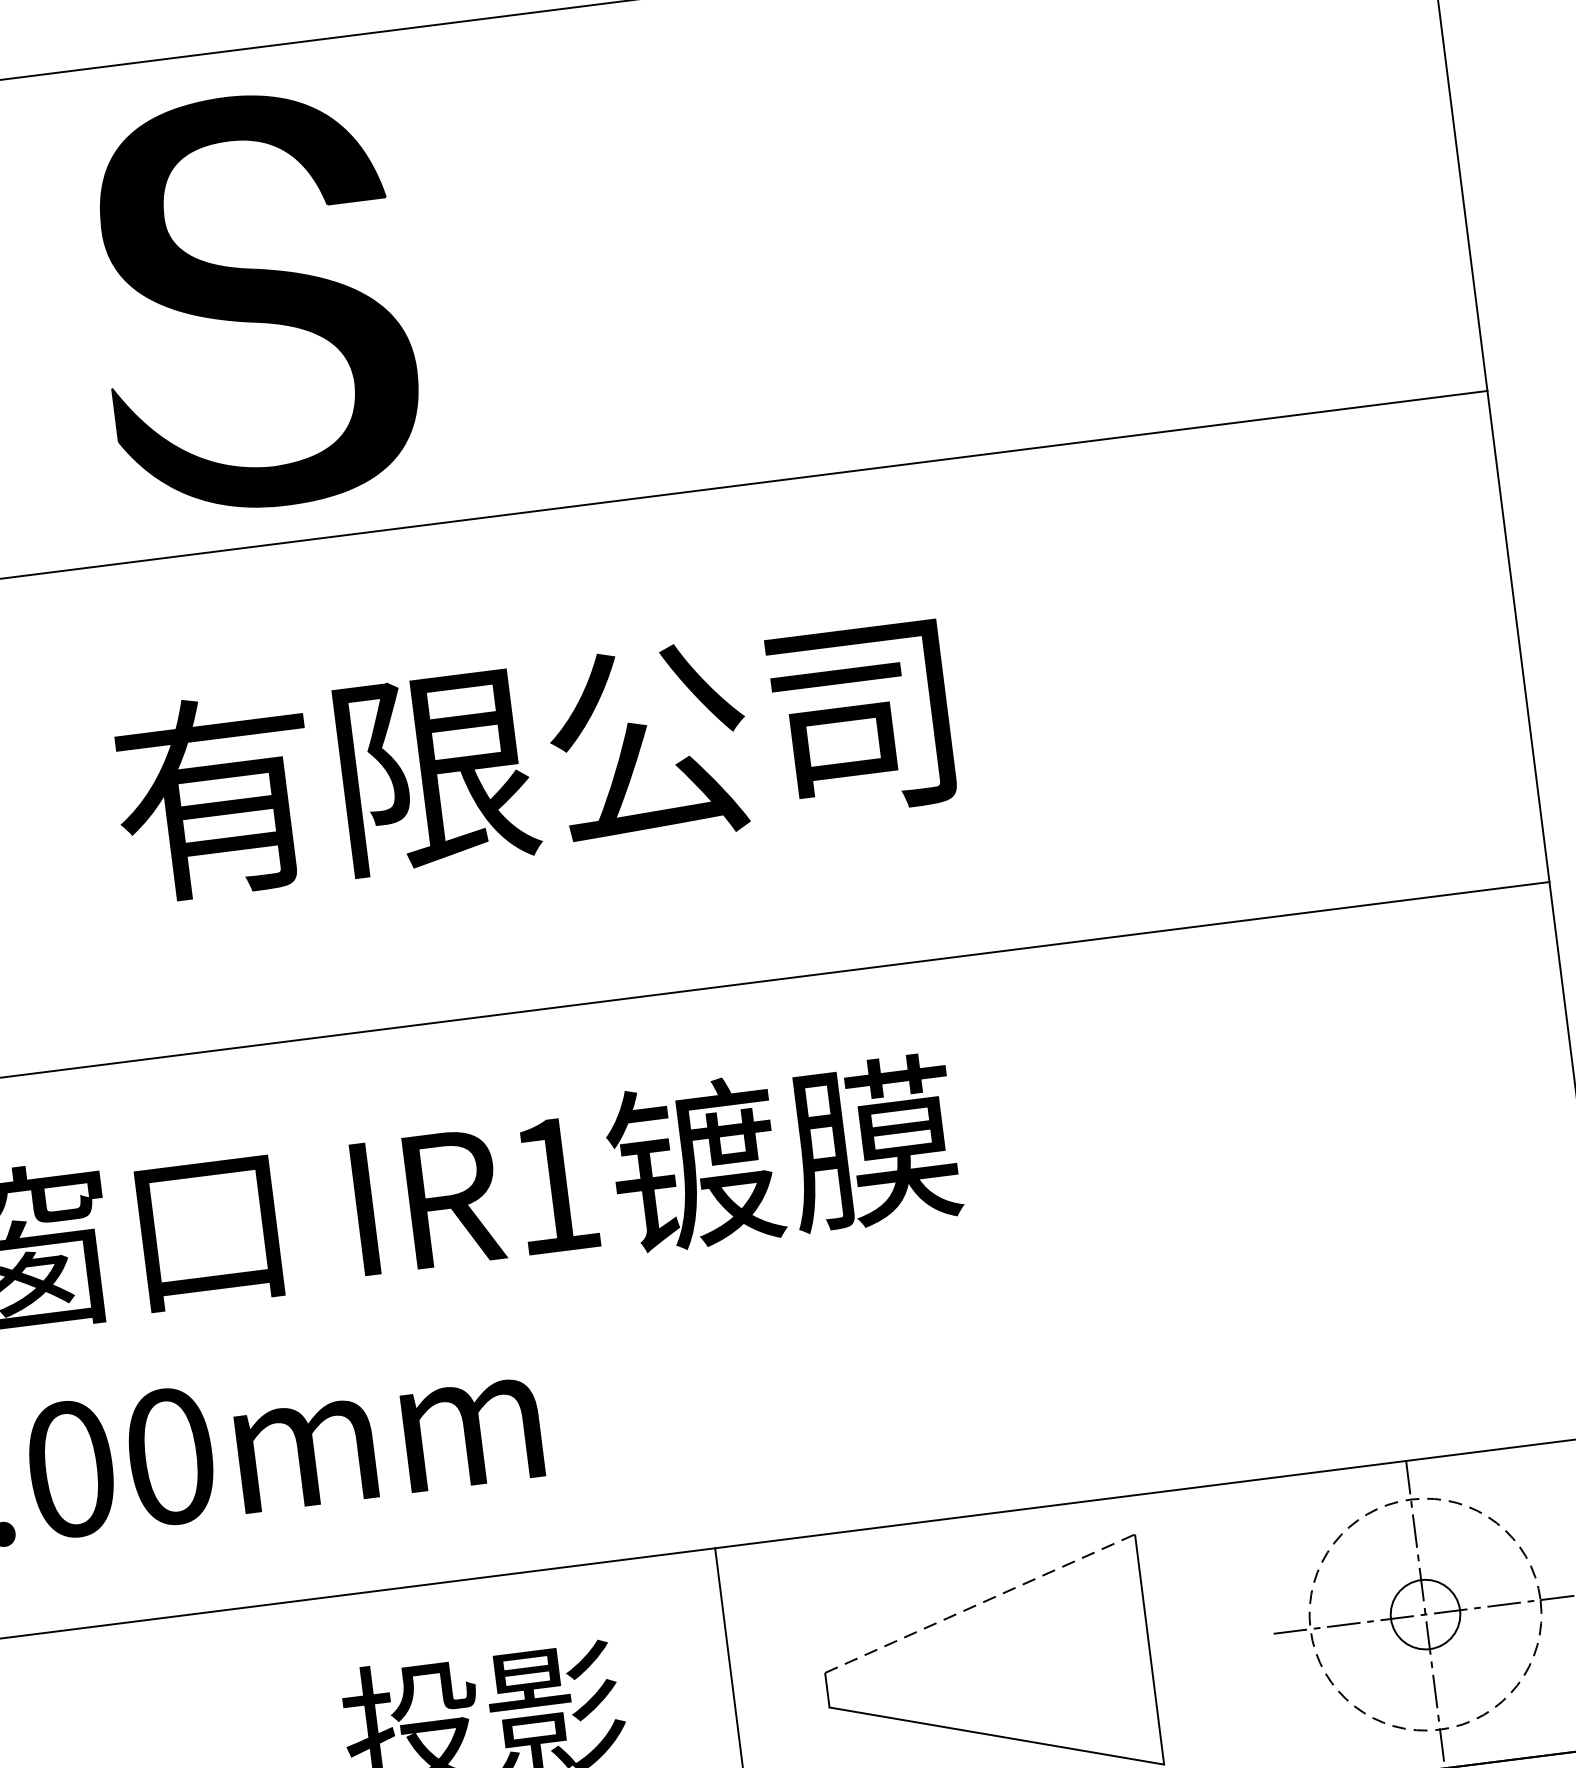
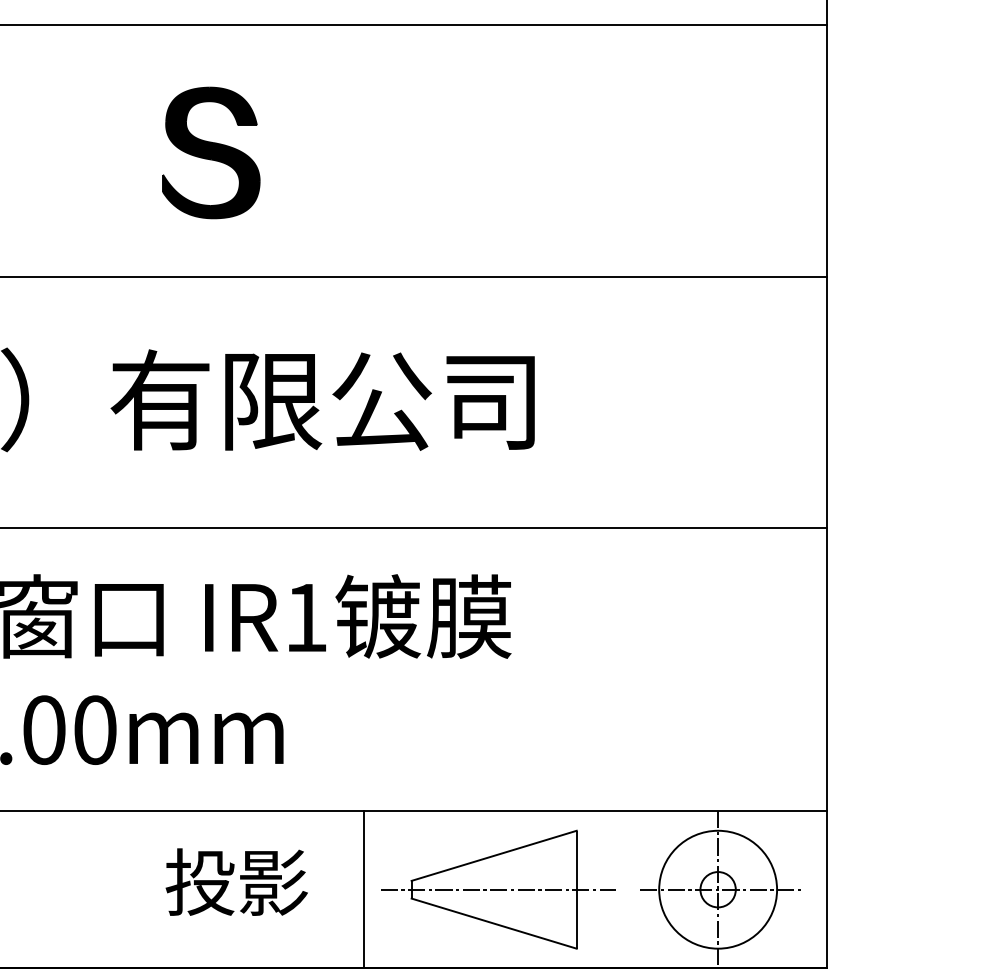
part: (254, 300) -> (211, 152), size x0.62
line: (980, 1602) -> (494, 855), dashed -> solid
circle: (1426, 1614) -> (718, 889), dashed -> solid
line: (994, 1668) -> (497, 889), added

